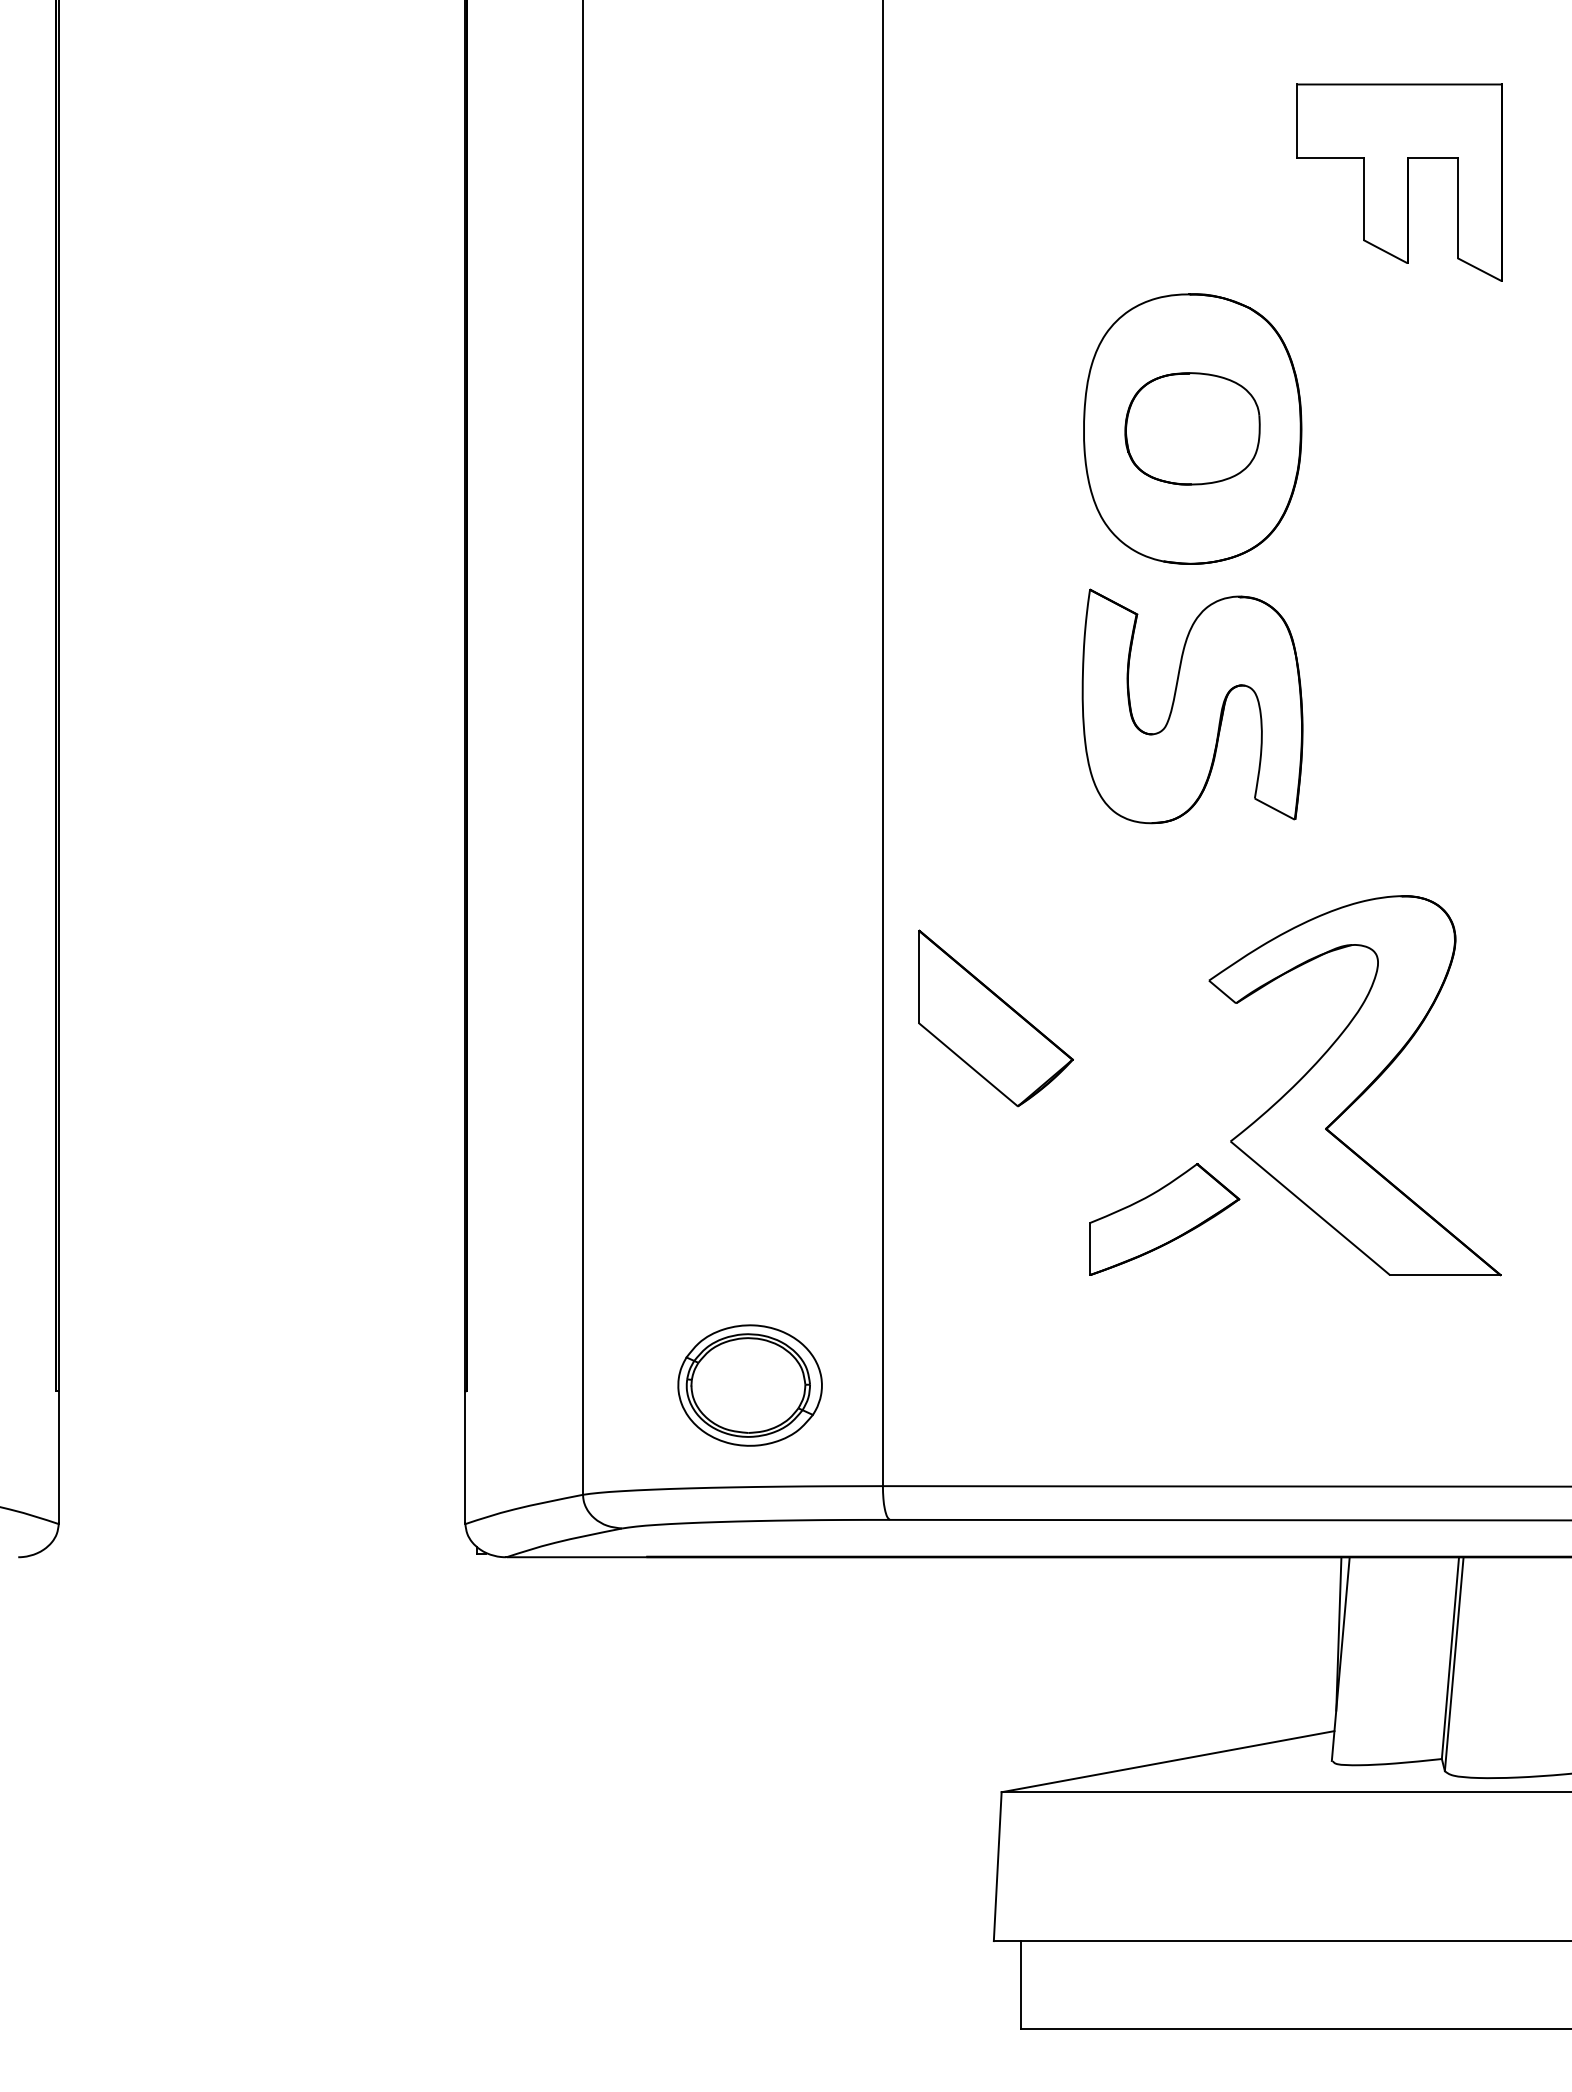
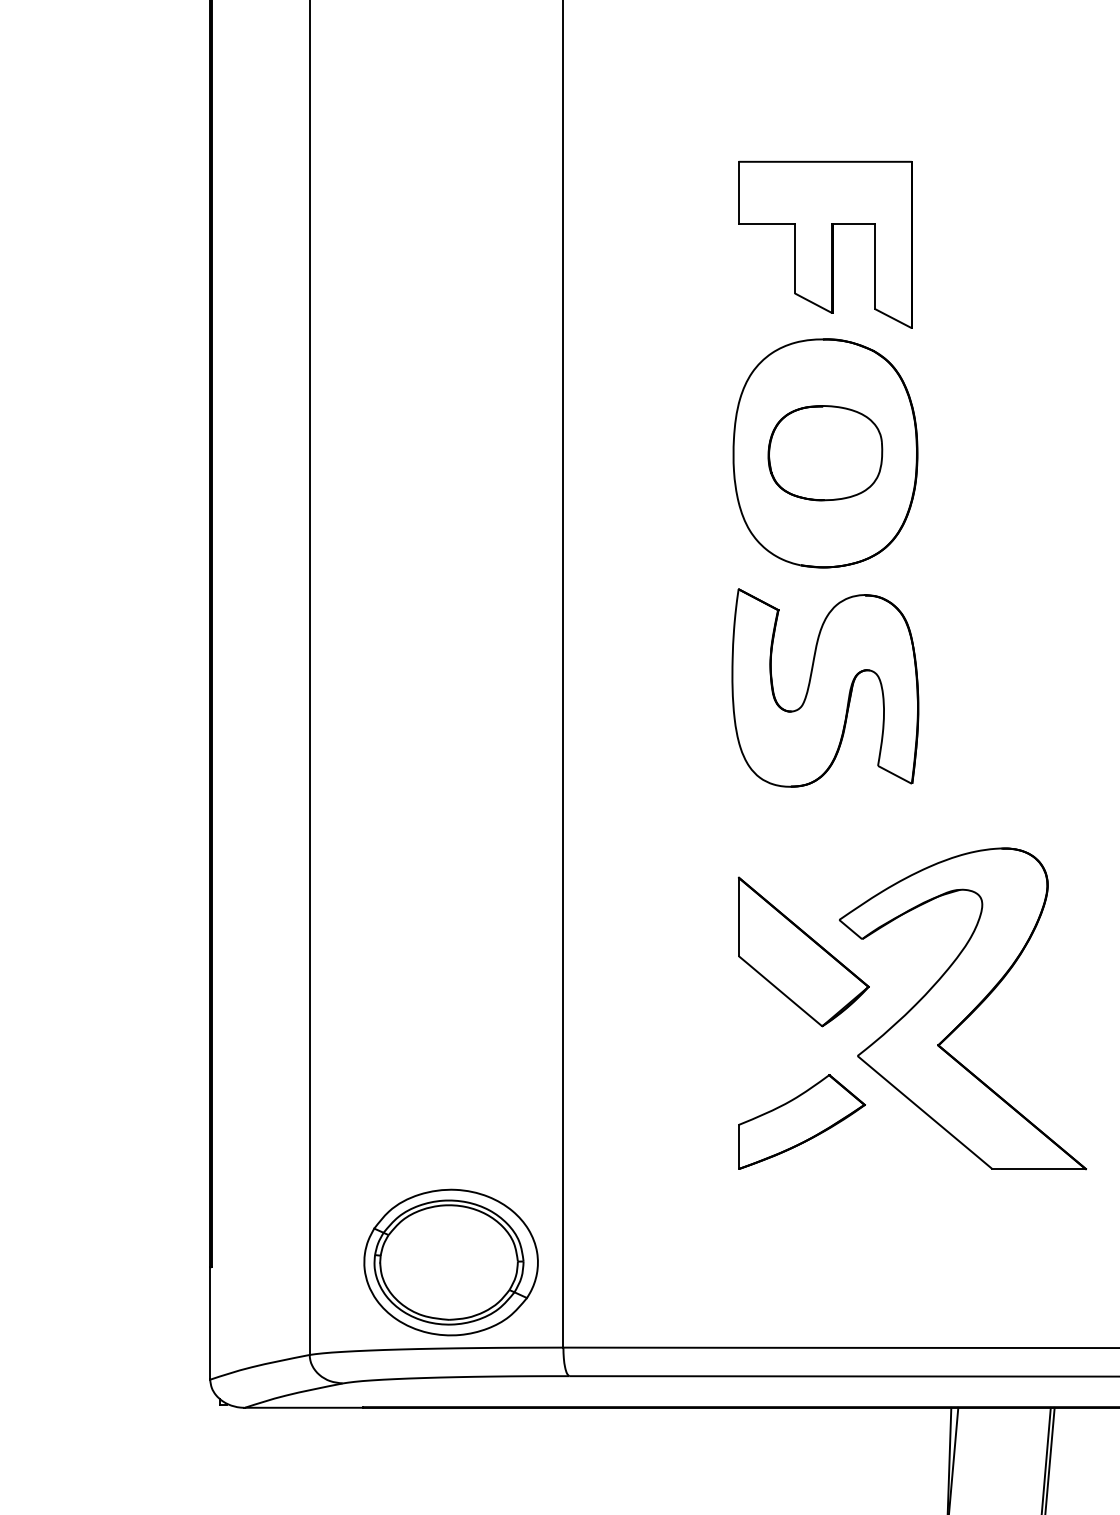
part: (1399, 182) -> (825, 244), moved
part: (995, 1018) -> (803, 951), moved
part: (749, 1385) -> (450, 1262), size x1.43

